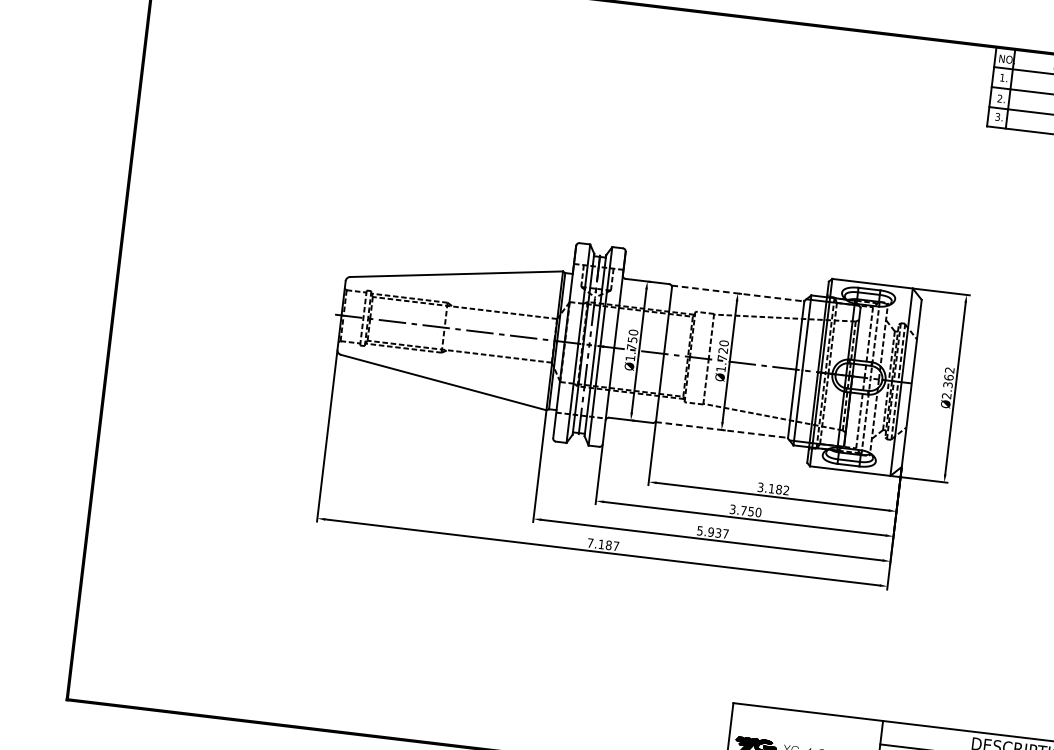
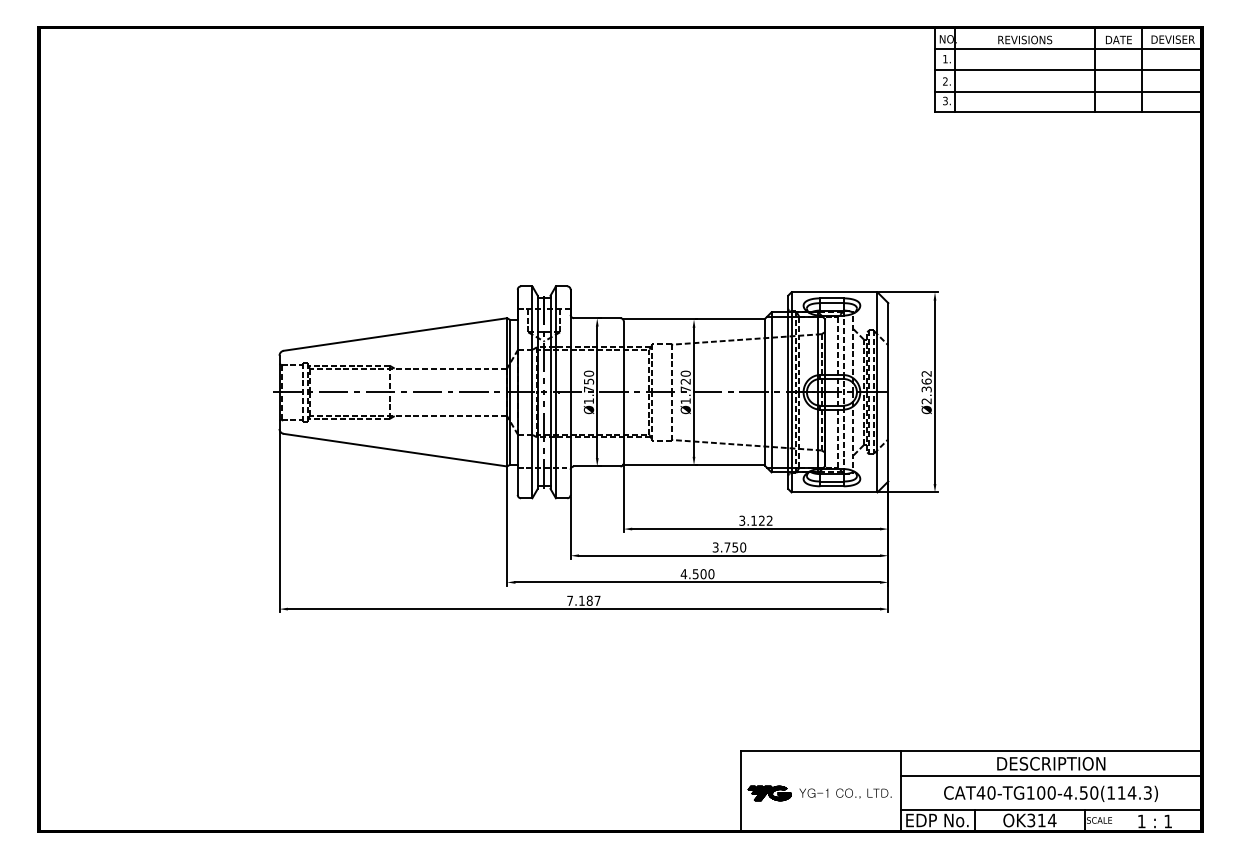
line: (738, 293) -> (694, 319), dashed -> solid
line: (722, 430) -> (694, 465), dashed -> solid
text: (778, 489) -> (761, 520), 3.182 -> 3.122
text: (712, 532) -> (697, 574), 5.937 -> 4.500

